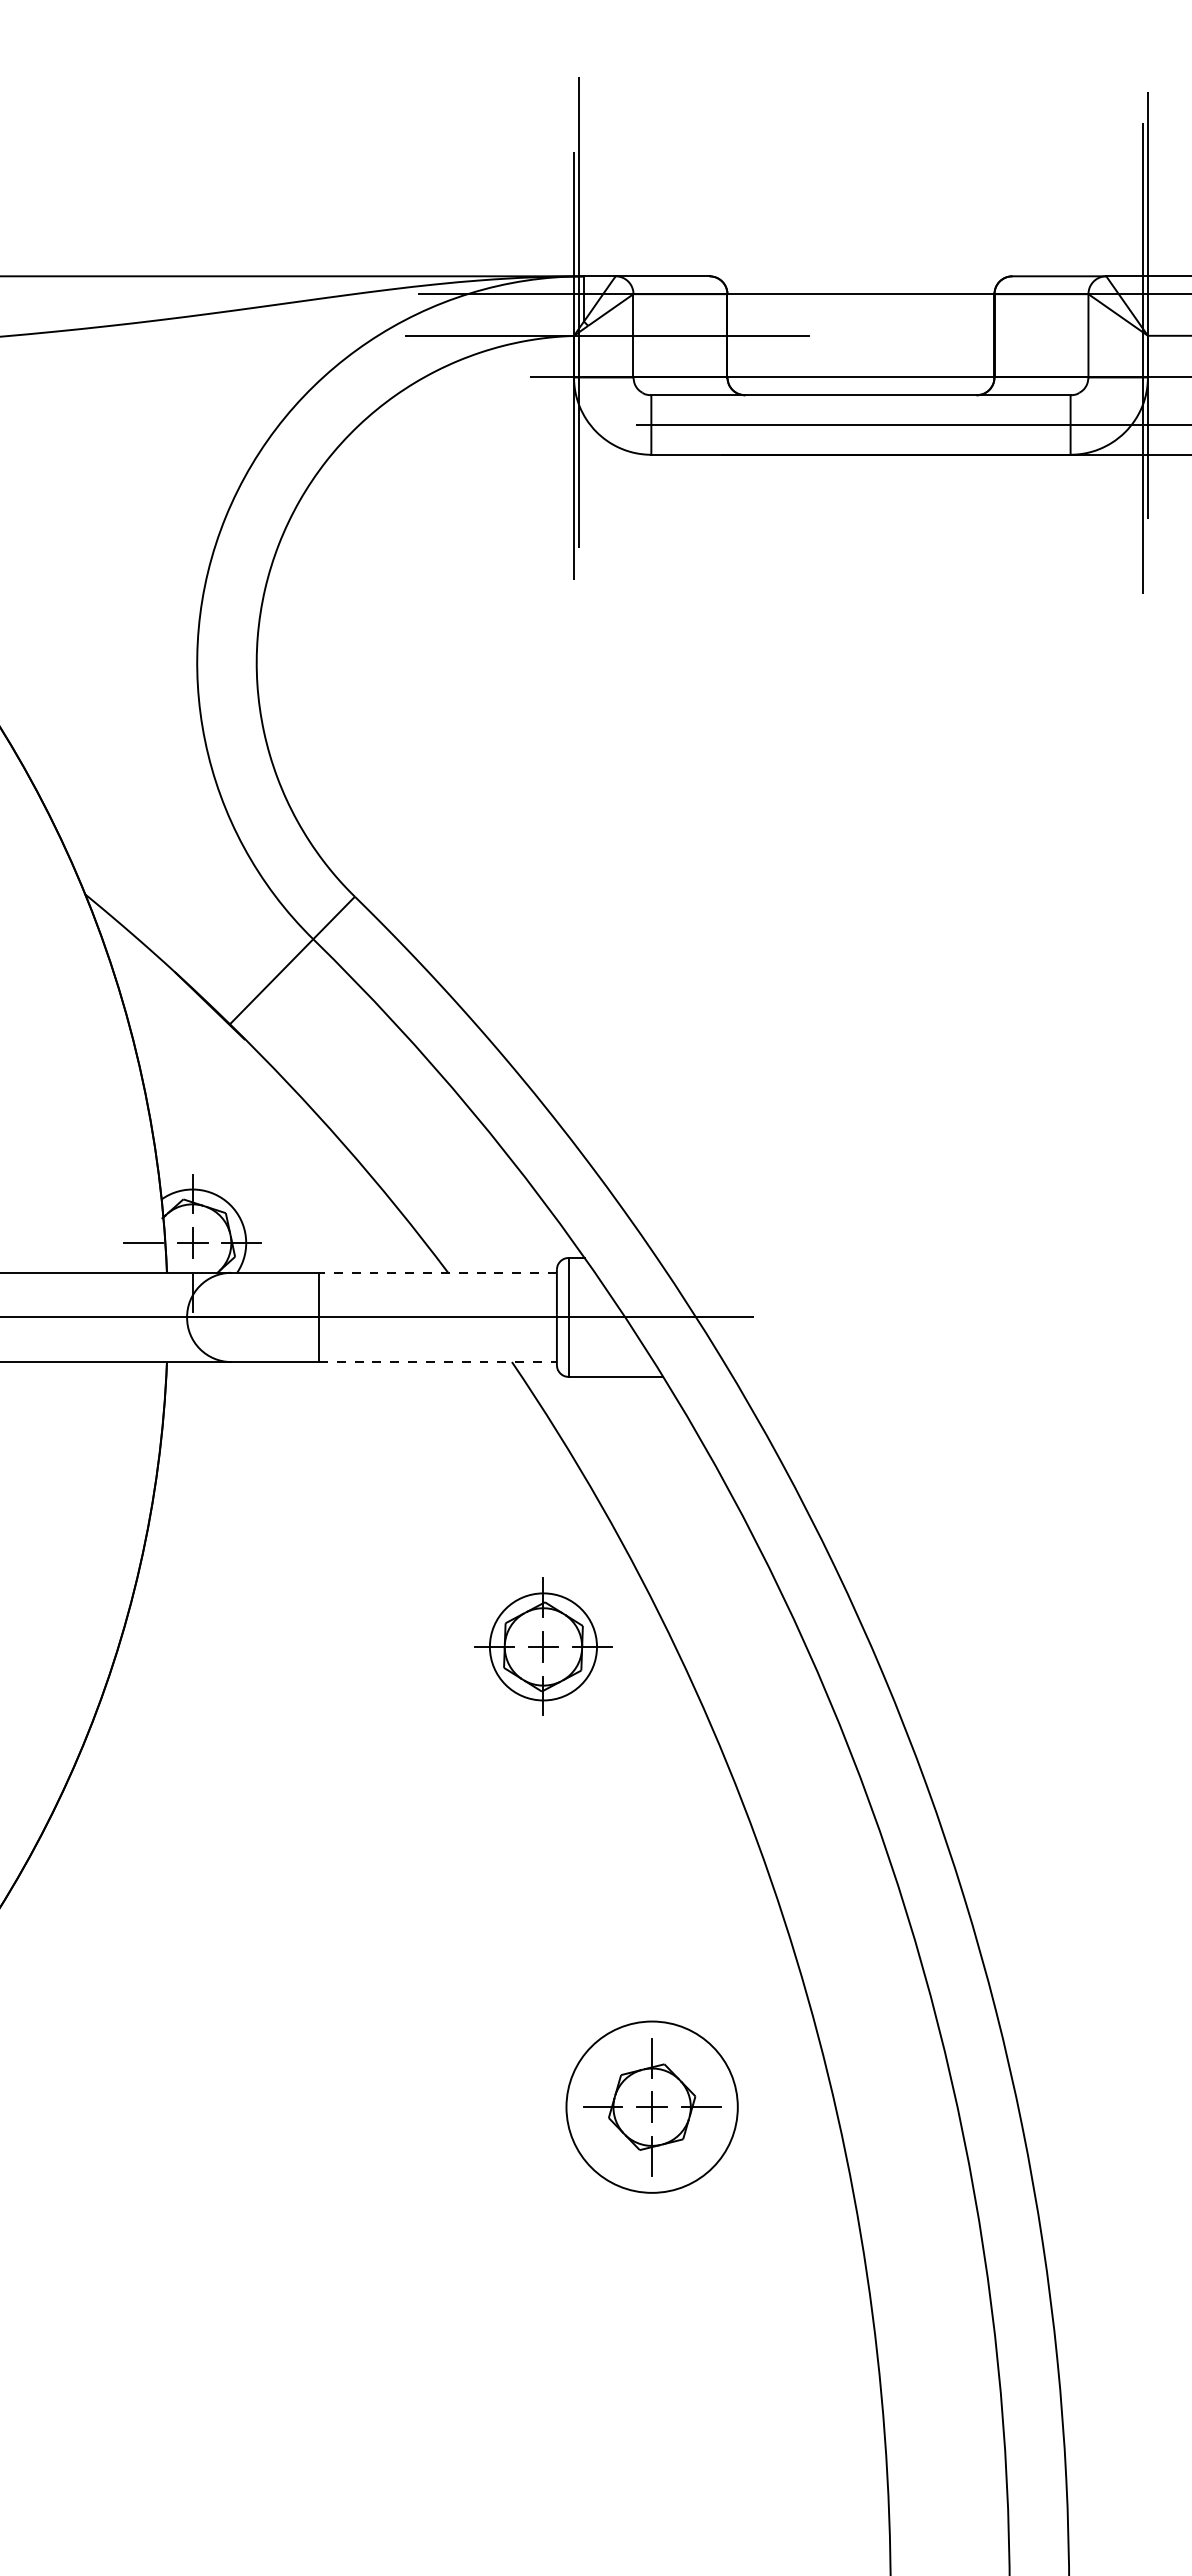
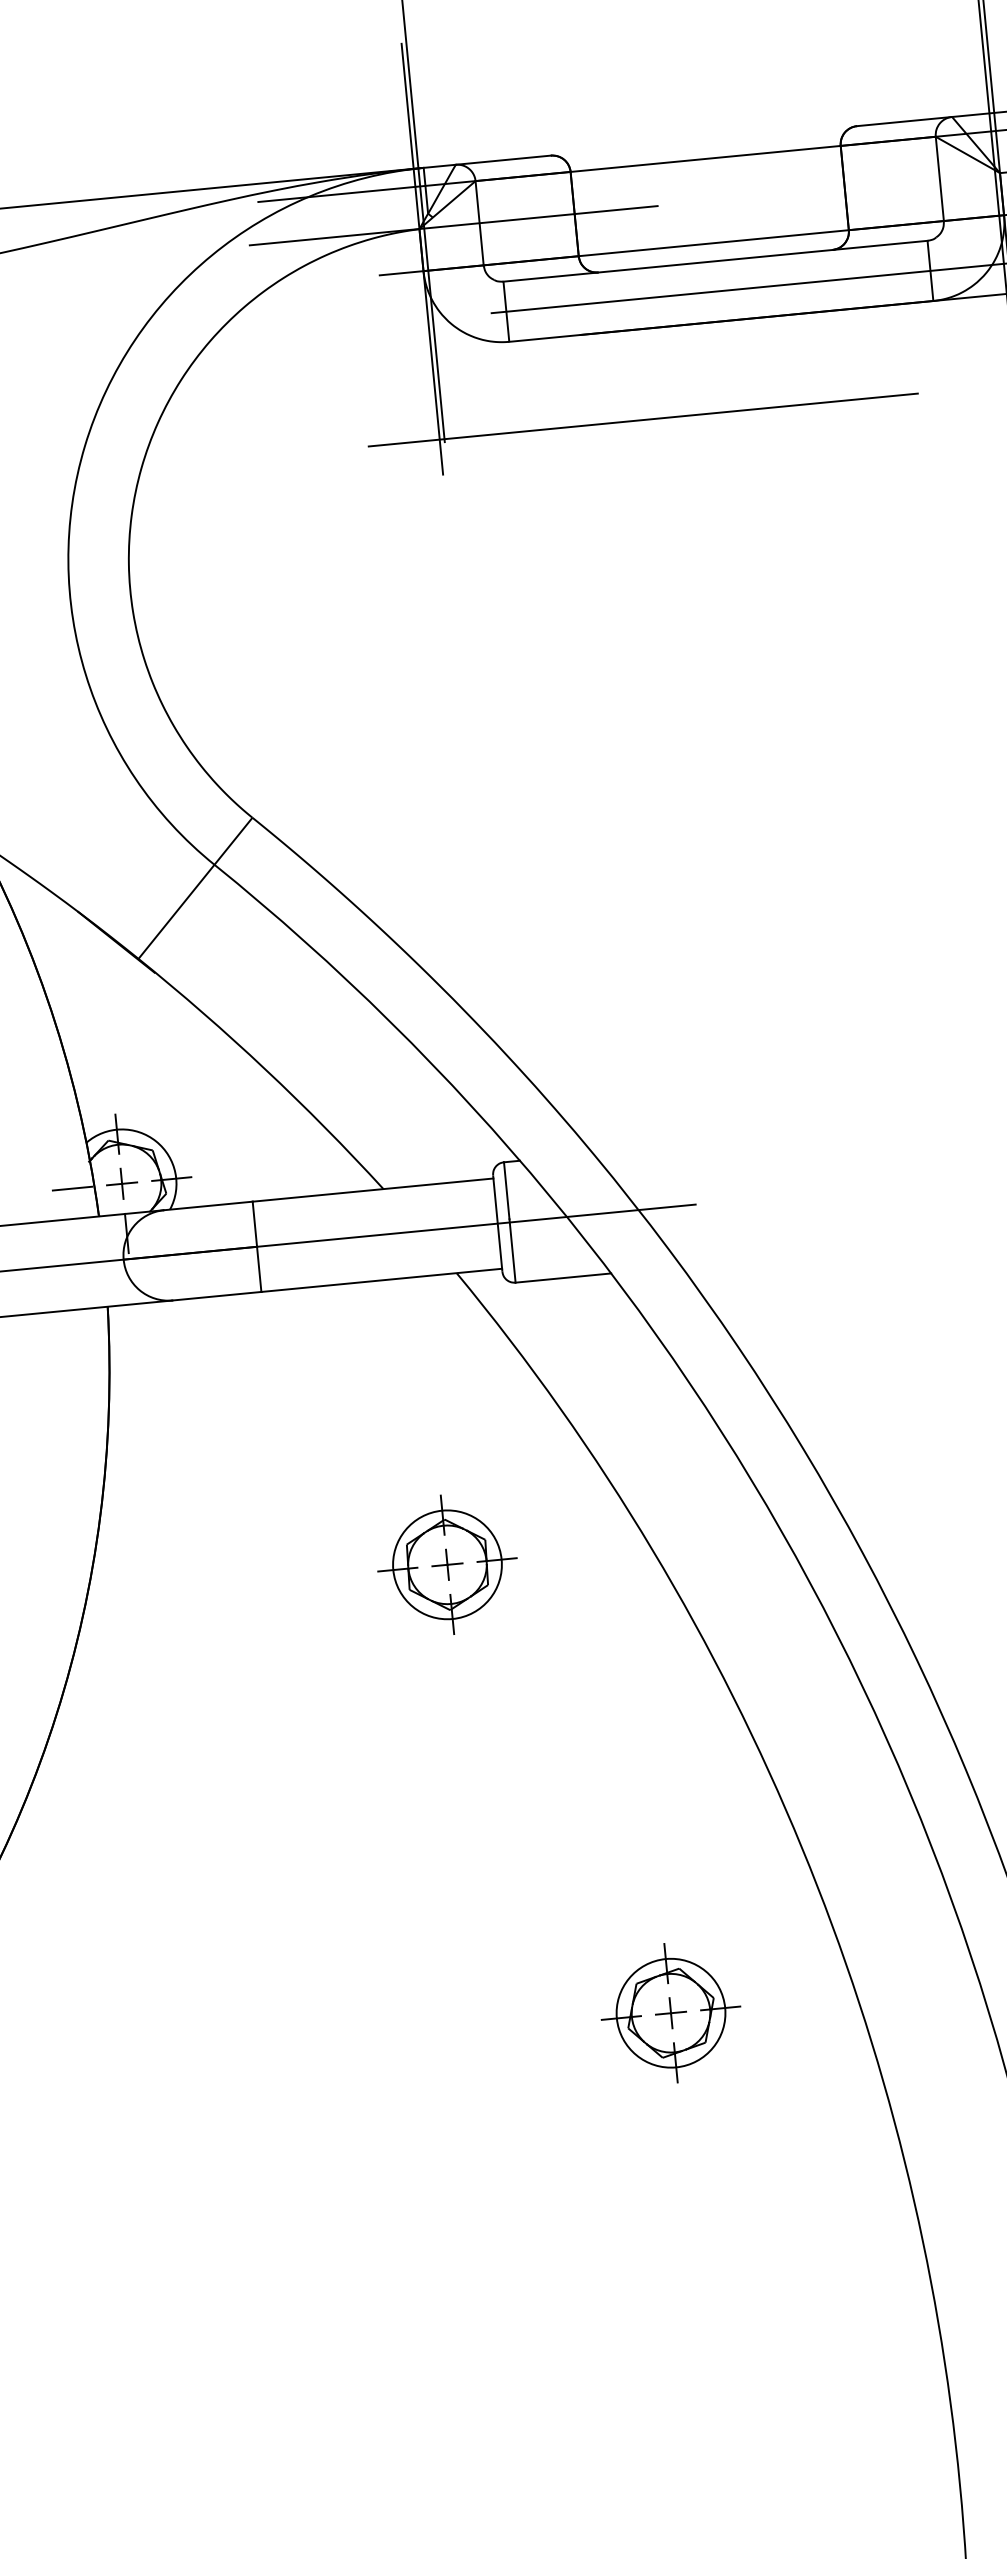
line: (774, 544) -> (642, 420), added
line: (437, 1272) -> (372, 1189), dashed -> solid
line: (437, 1362) -> (381, 1280), dashed -> solid
part: (543, 1646) -> (447, 1564), moved
circle: (651, 2106) -> (670, 2012), size x0.62

